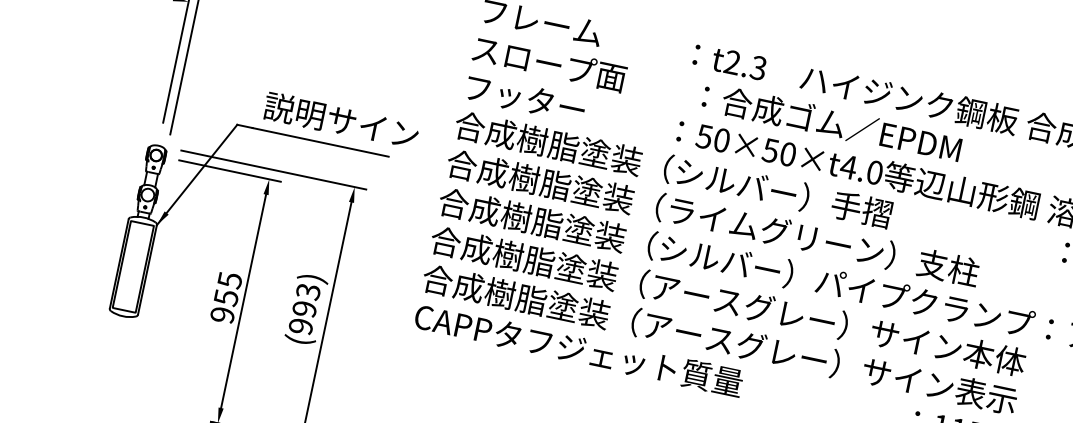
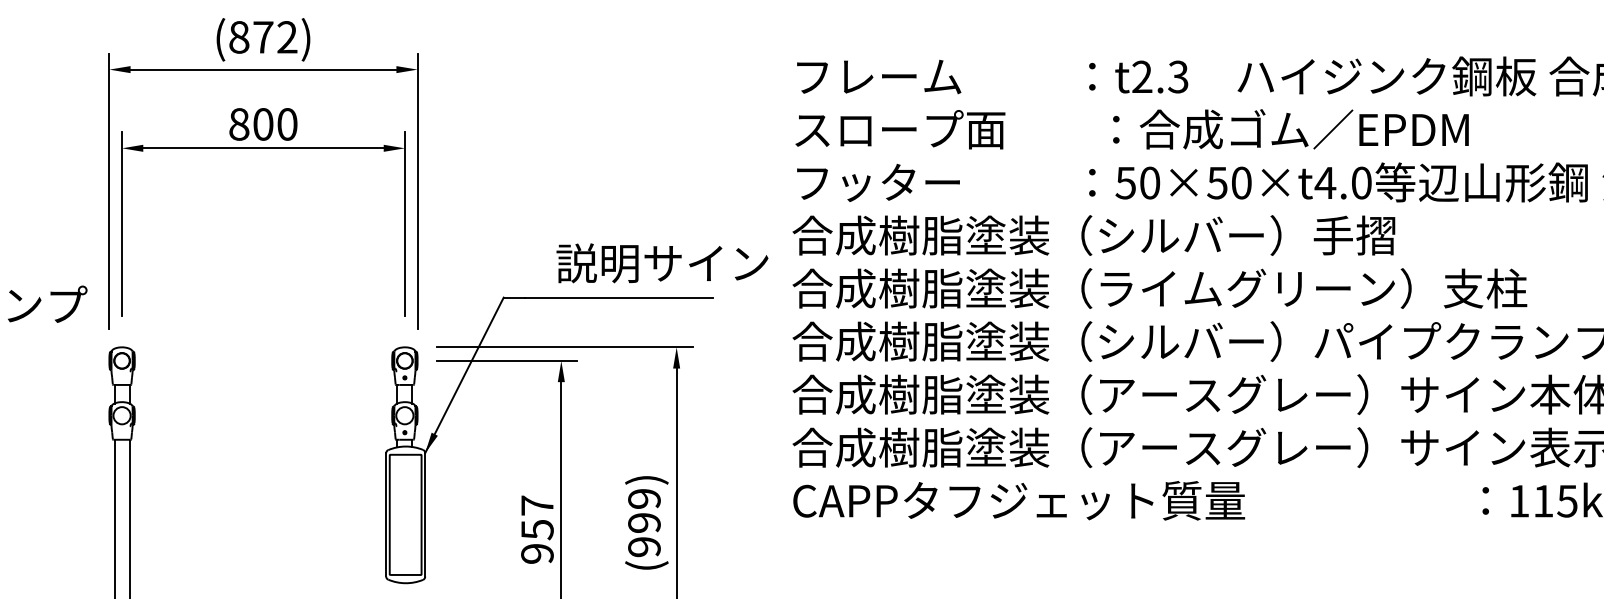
text: (341, 120) -> (662, 263), moved
text: (230, 280) -> (537, 505), 955 -> 957
text: (308, 292) -> (644, 499), (993) -> (999)

